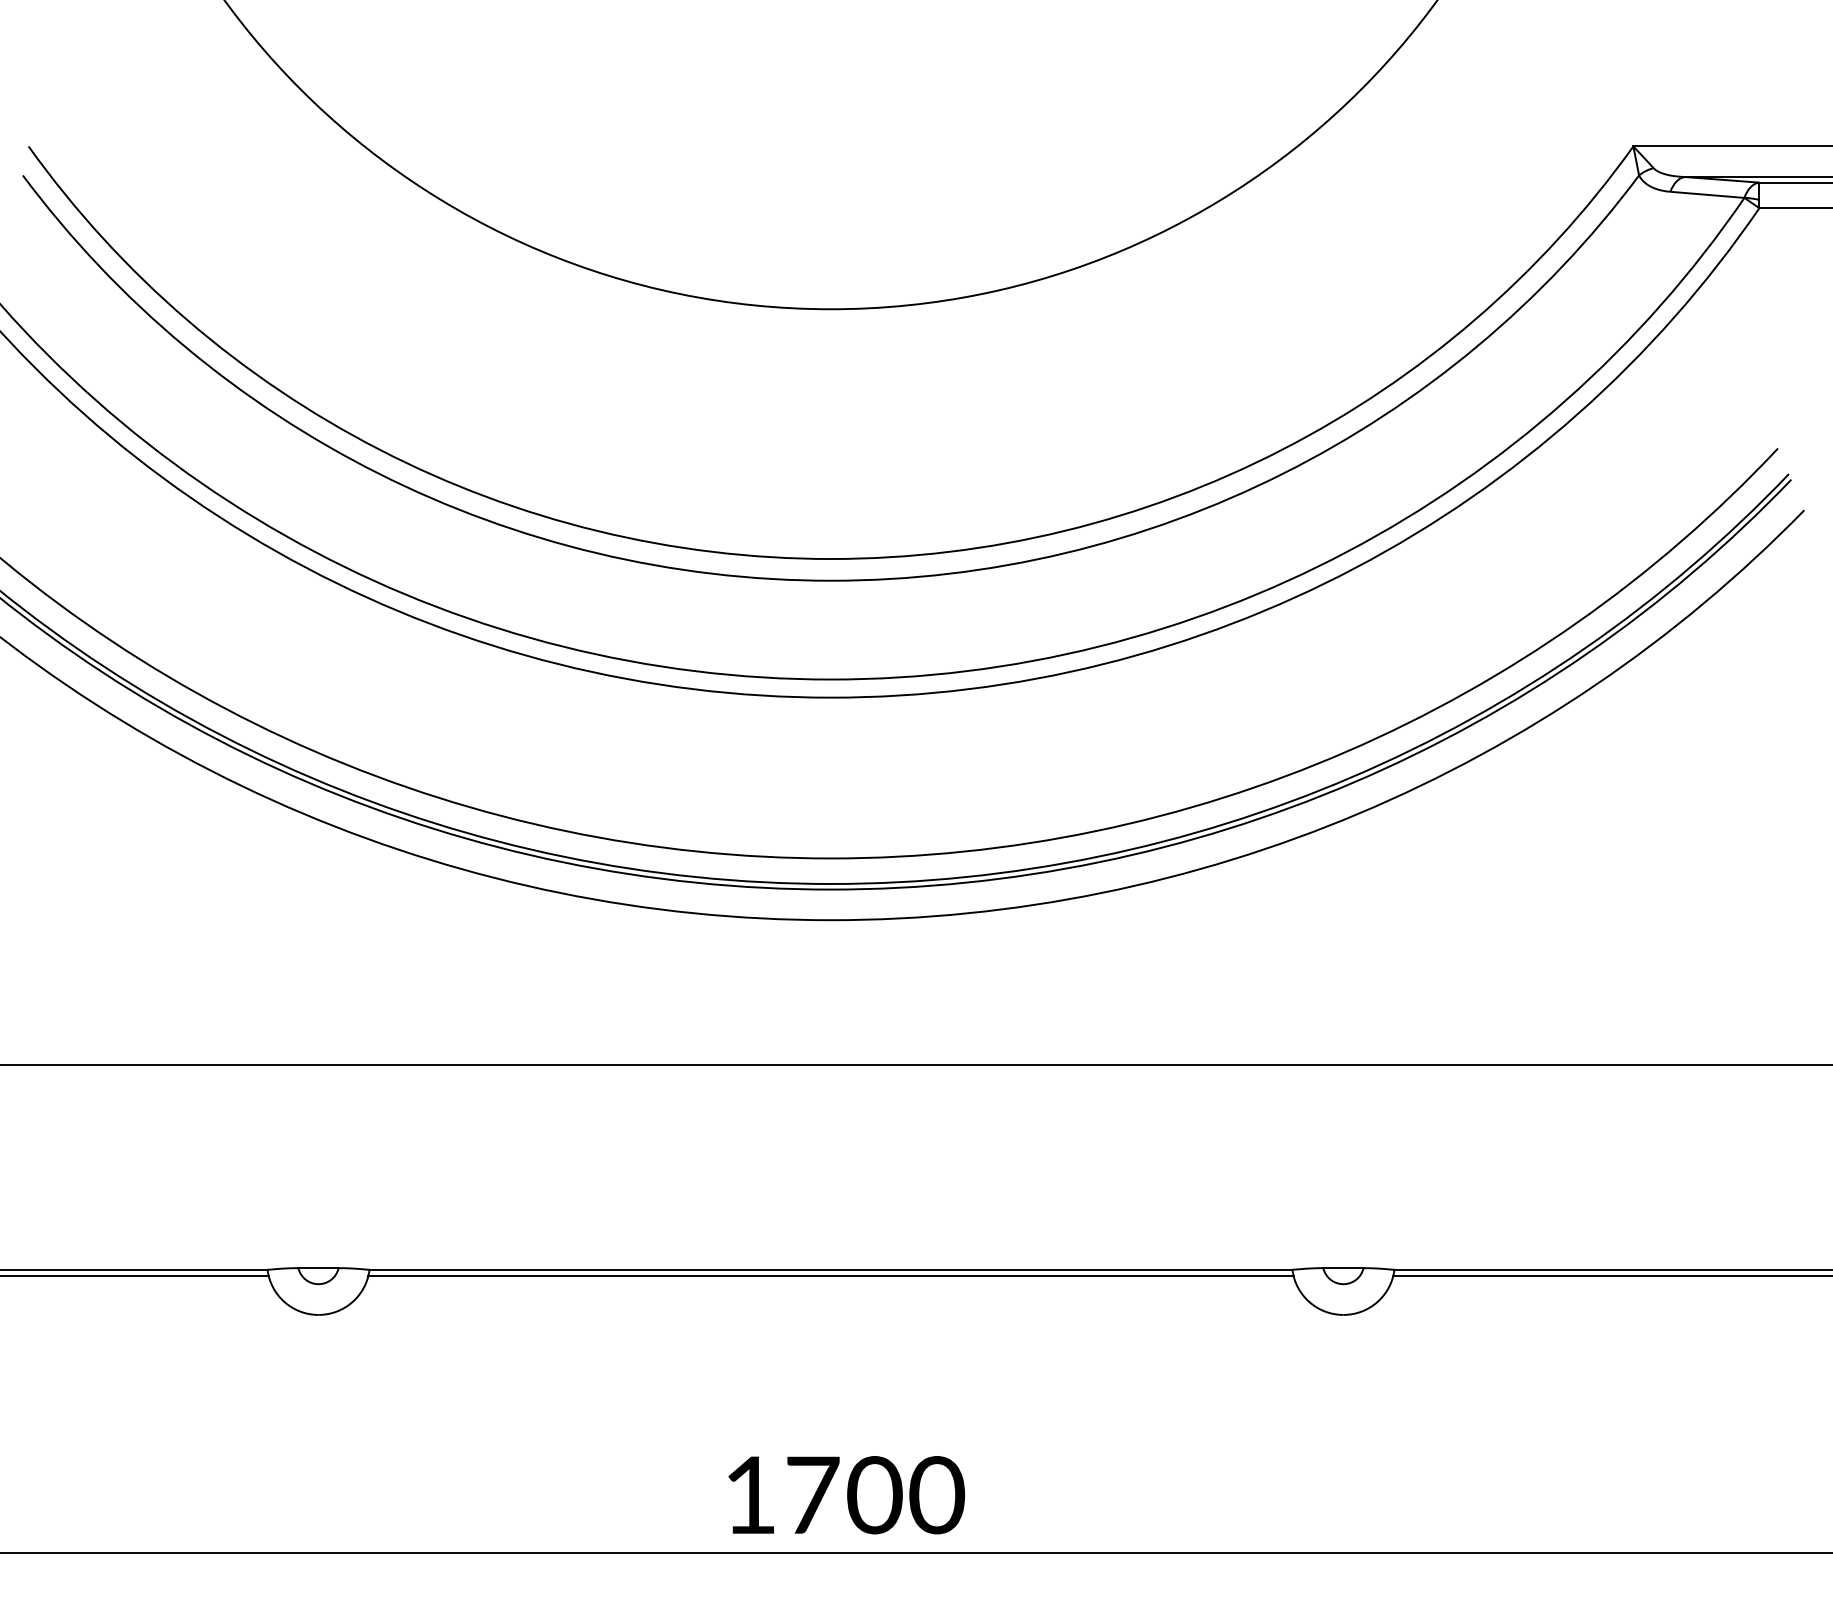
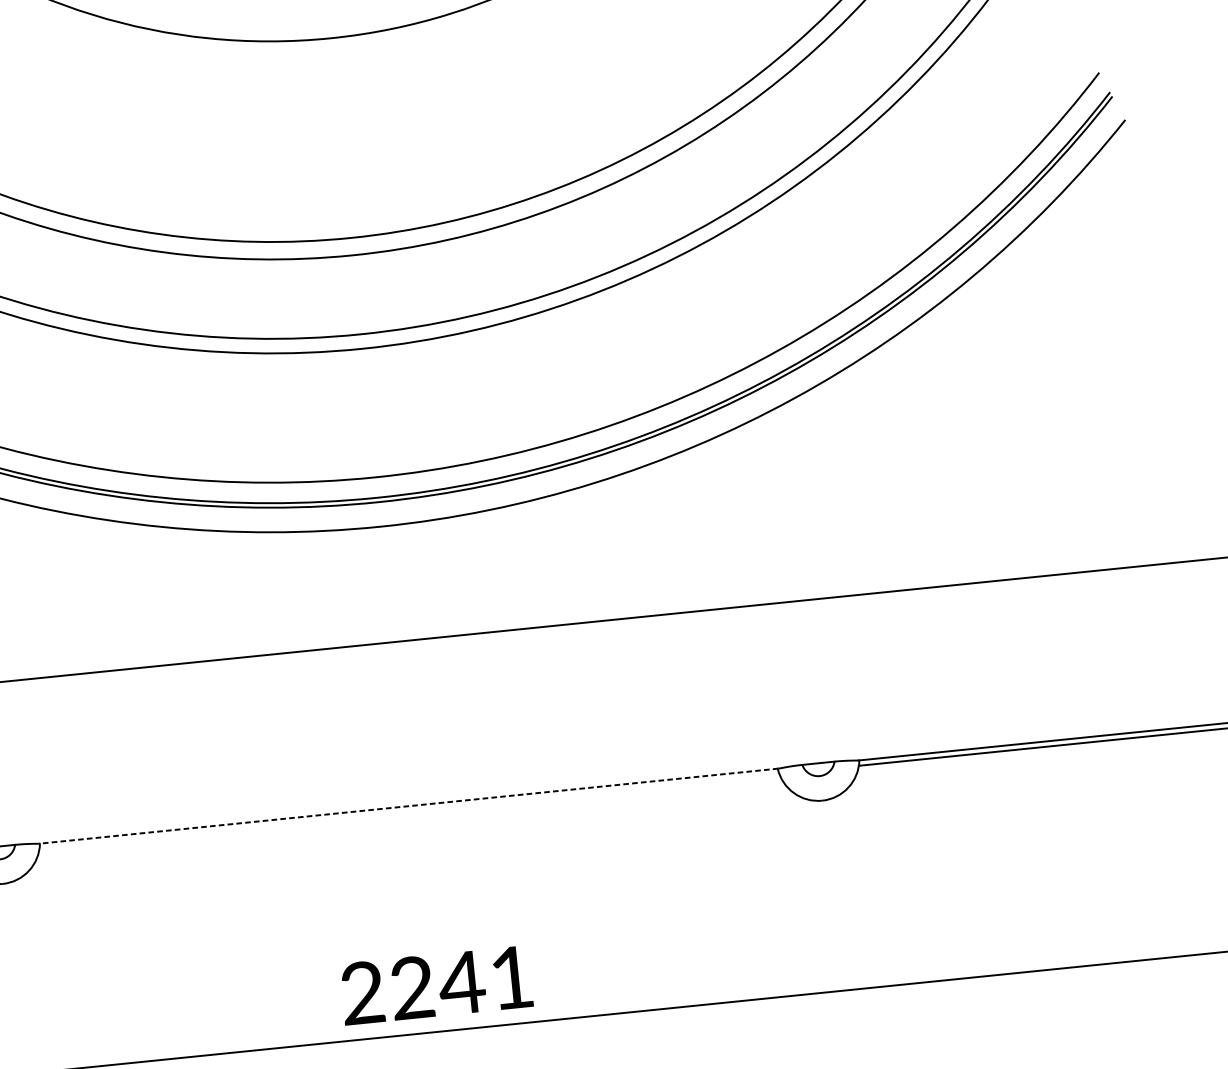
line: (830, 1269) -> (408, 806), solid -> dashed
line: (830, 1276) -> (409, 811), removed
text: (844, 1495) -> (438, 985), 1700 -> 2241

